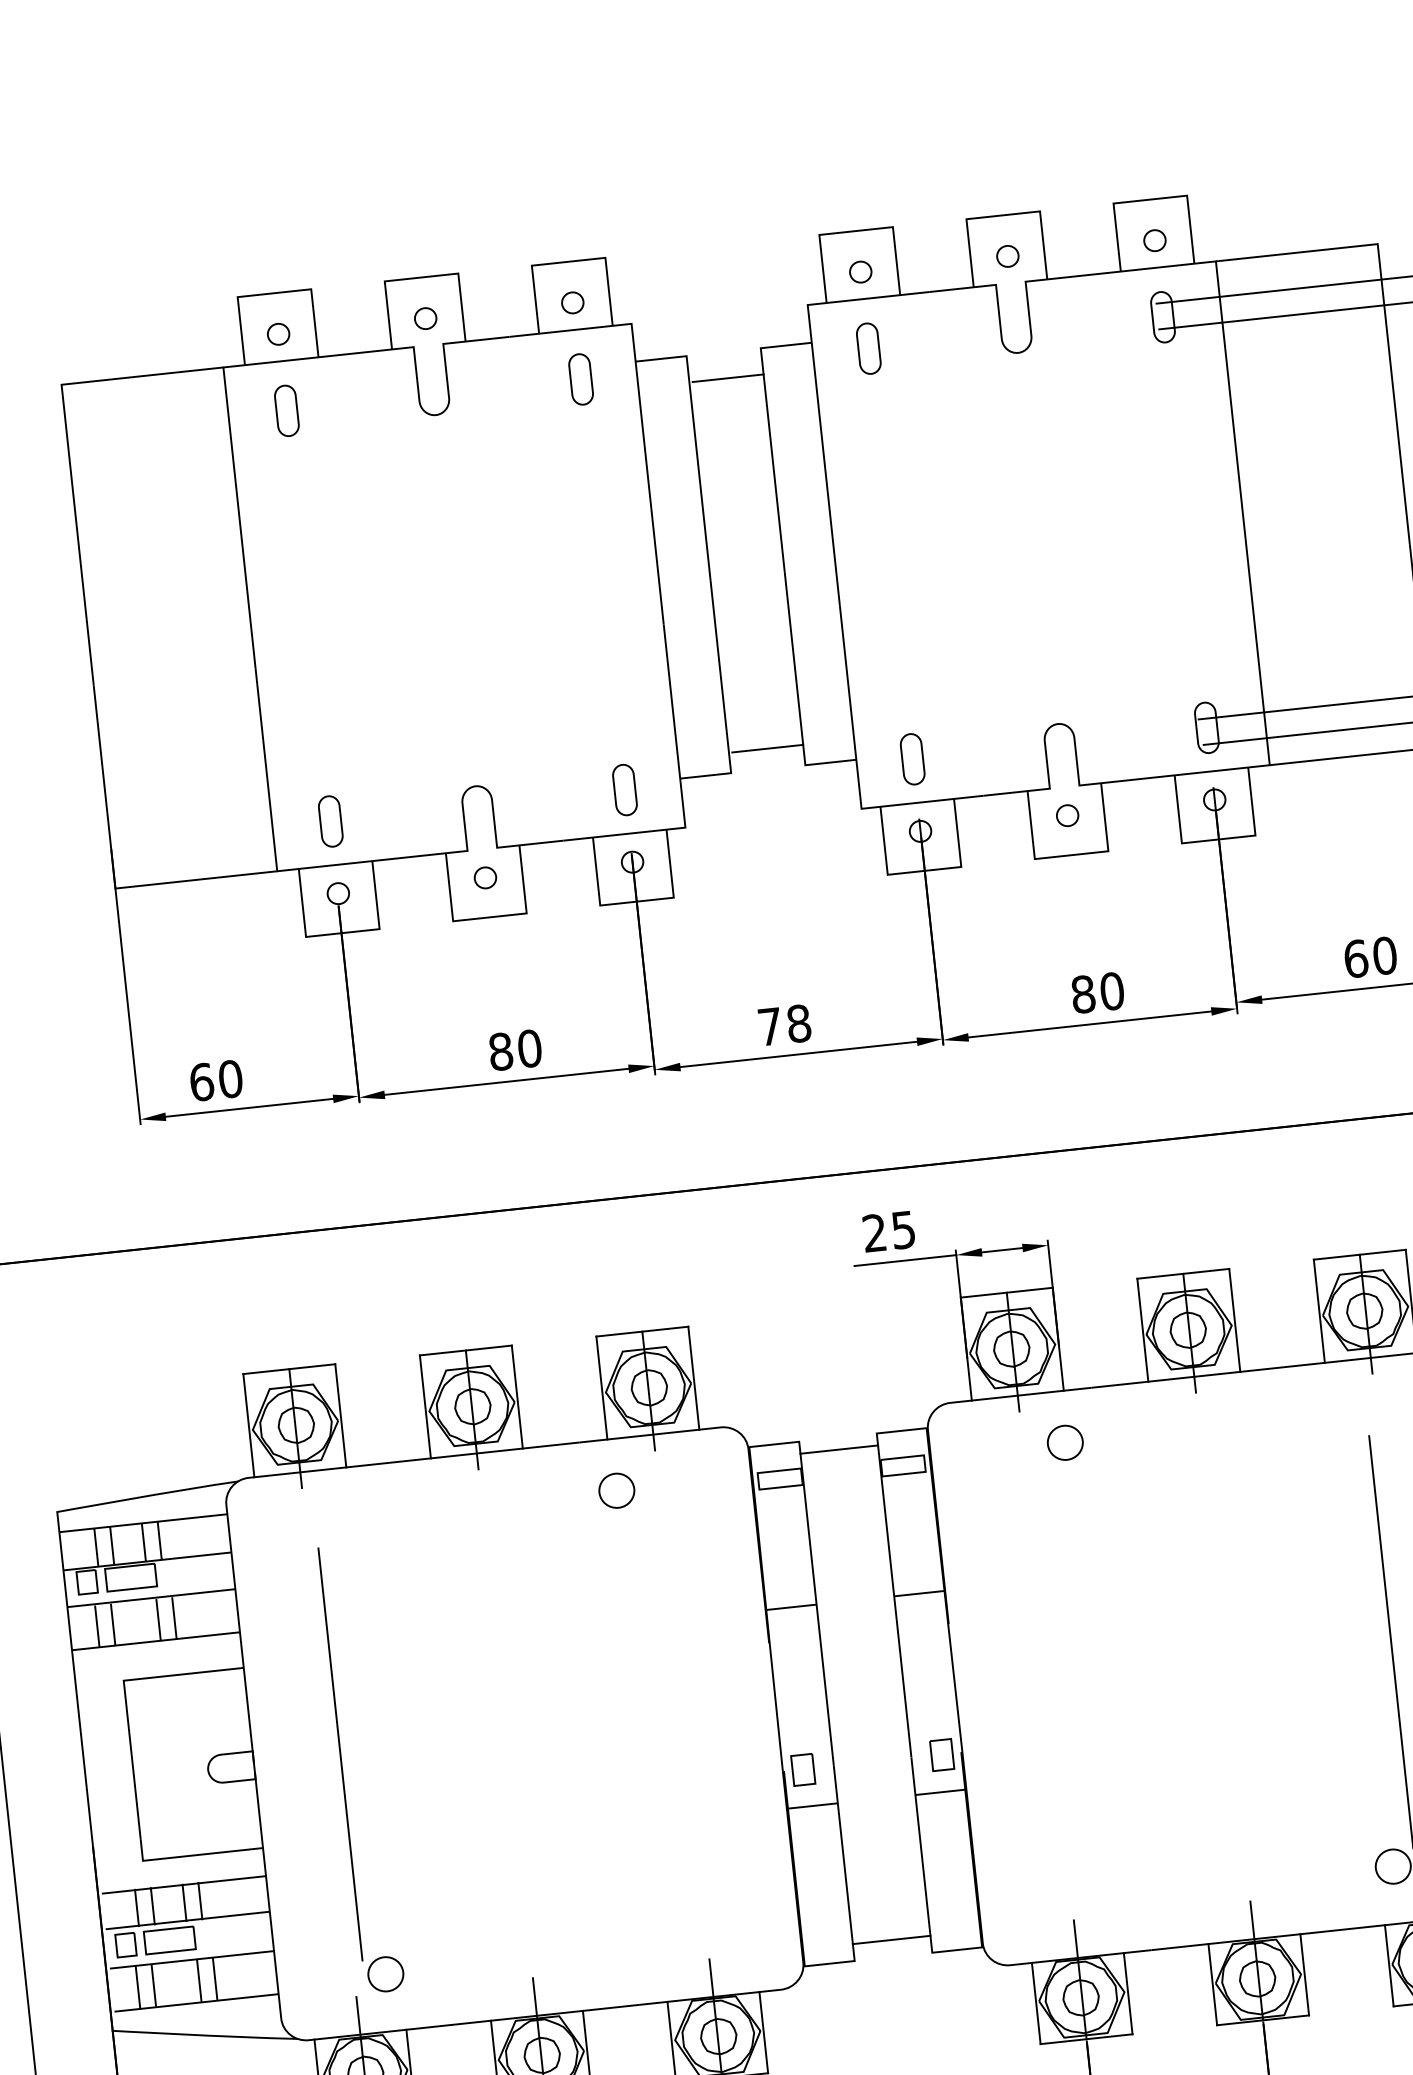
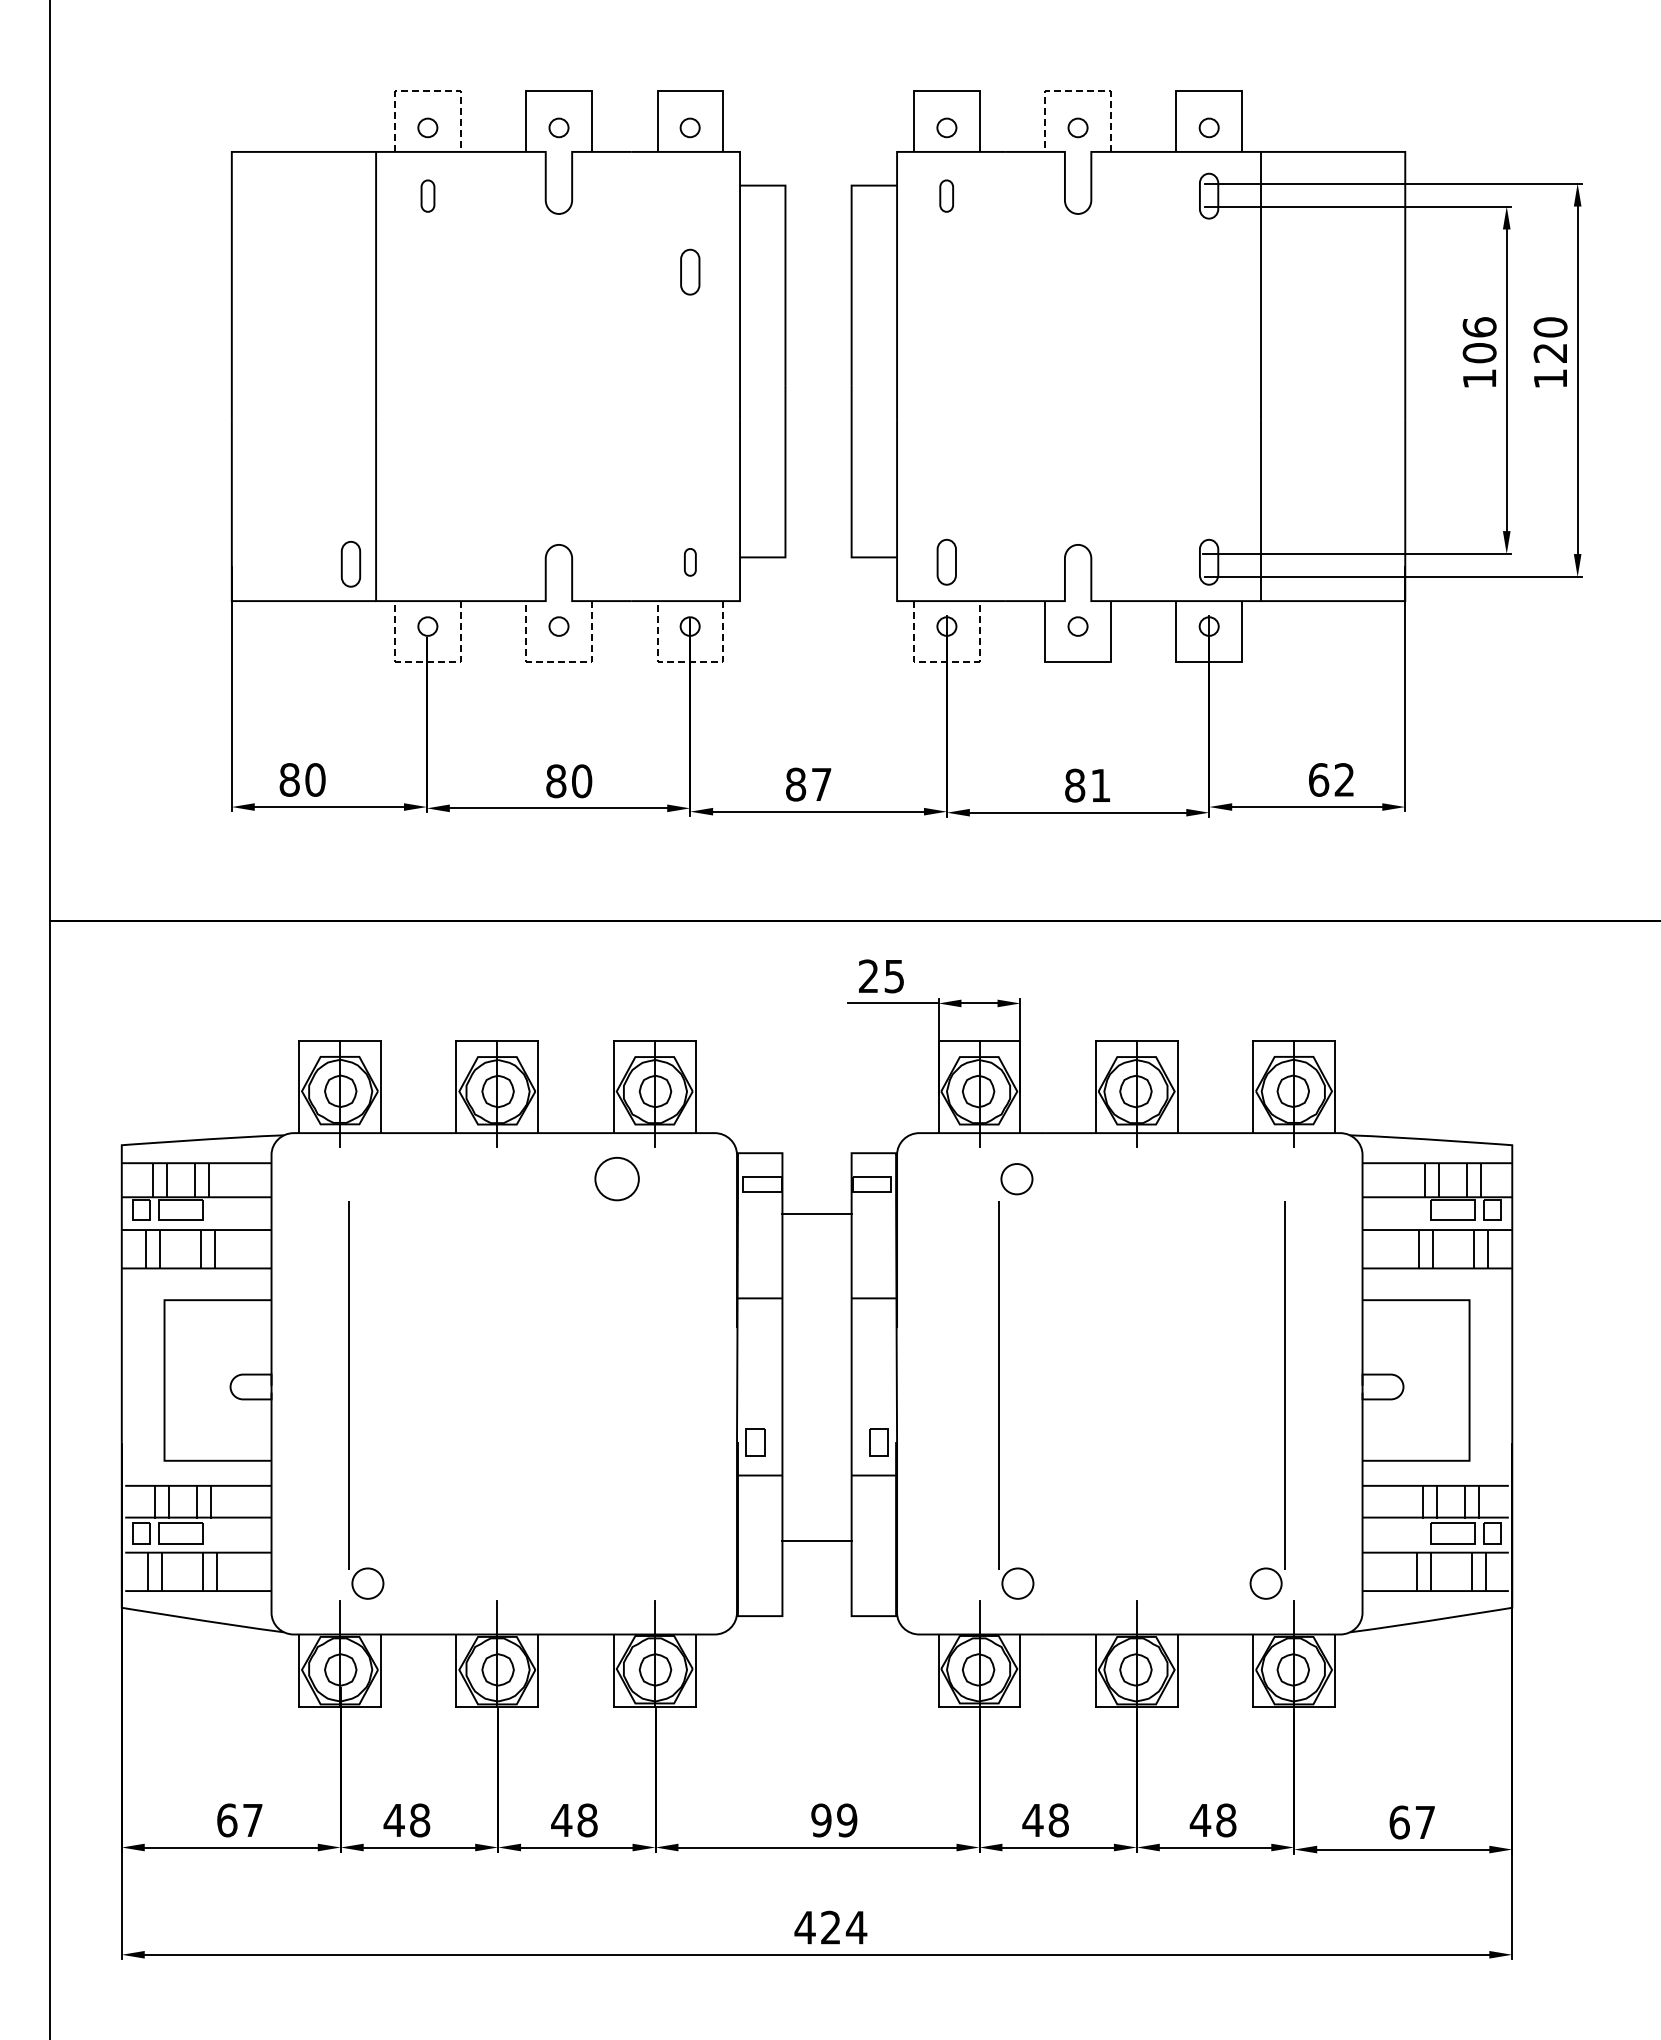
line: (1002, 215) -> (1077, 91), solid -> dashed
line: (274, 293) -> (428, 91), solid -> dashed
part: (868, 347) -> (946, 195), size x0.7
line: (727, 377) -> (819, 208), removed
part: (581, 378) -> (690, 271), moved
part: (286, 410) -> (427, 195), size x0.7
line: (767, 749) -> (819, 539), removed
part: (625, 790) -> (690, 562), size x0.6
part: (330, 821) -> (350, 564), moved
line: (924, 870) -> (946, 661), solid -> dashed
line: (637, 901) -> (690, 661), solid -> dashed
line: (490, 917) -> (559, 661), solid -> dashed
line: (343, 932) -> (428, 661), solid -> dashed
text: (1384, 955) -> (1344, 779), 60 -> 62
text: (1111, 991) -> (1100, 785), 80 -> 81
text: (784, 1025) -> (808, 784), 78 -> 87
text: (201, 1081) -> (289, 779), 60 -> 80
line: (838, 1449) -> (816, 1213), moved
part: (616, 1491) -> (616, 1179), size x1.4
part: (1072, 1693) -> (999, 1400), added
line: (891, 1940) -> (816, 1541), moved

